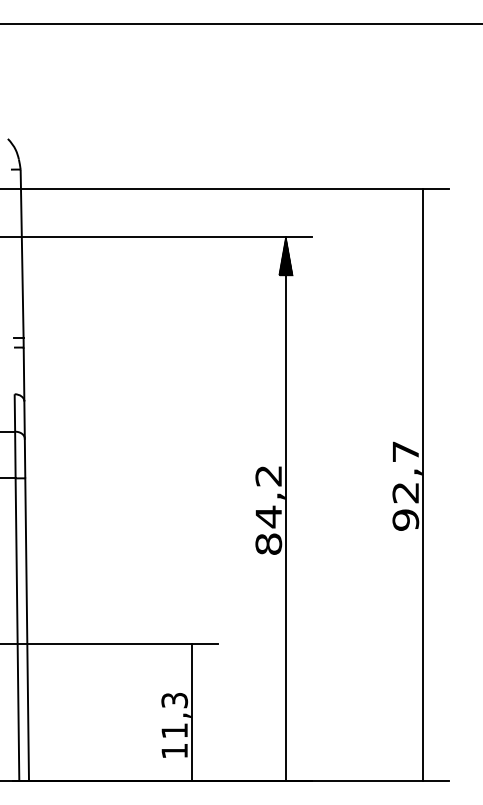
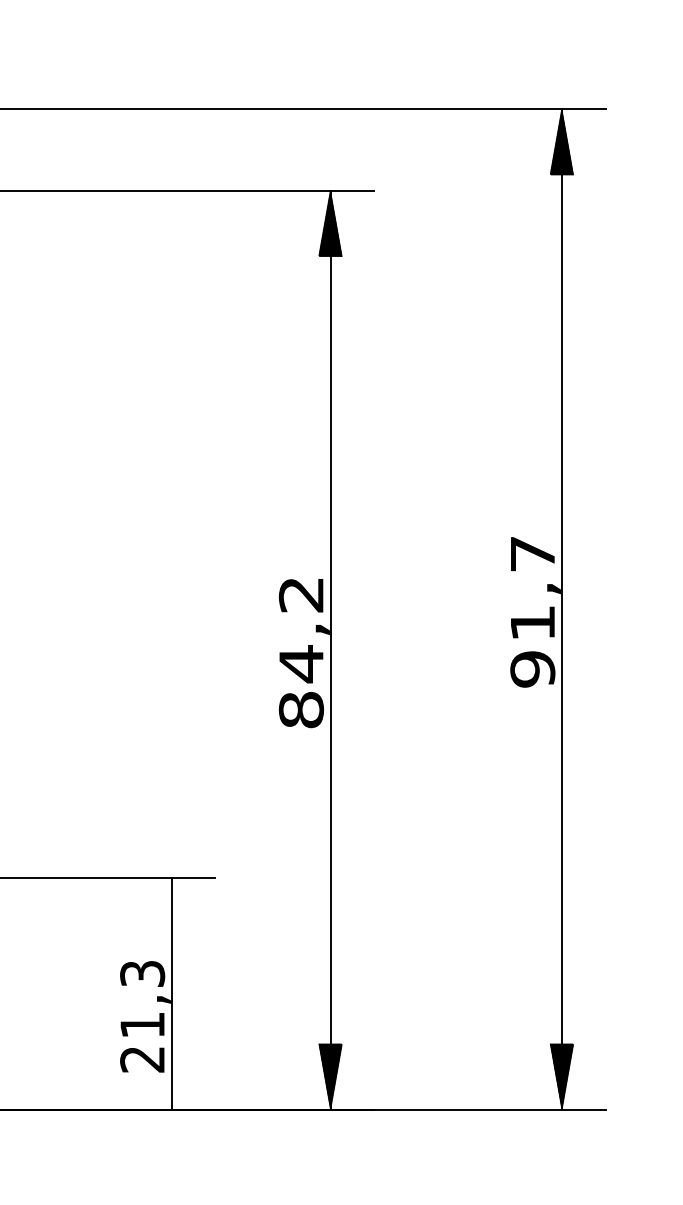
hatch: (422, 207) -> (561, 141), added
text: (405, 493) -> (532, 624), 92,7 -> 91,7
text: (174, 751) -> (142, 1060), 11,3 -> 21,3
hatch: (285, 761) -> (329, 1076), added
hatch: (422, 761) -> (561, 1076), added

